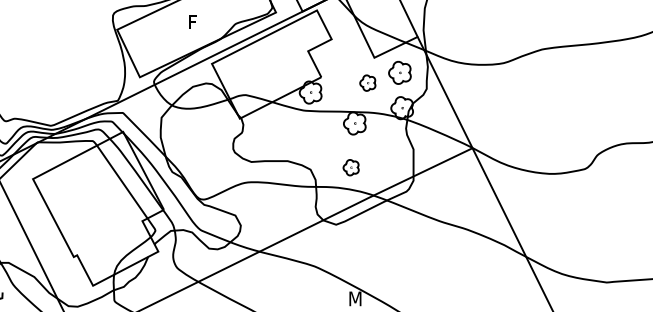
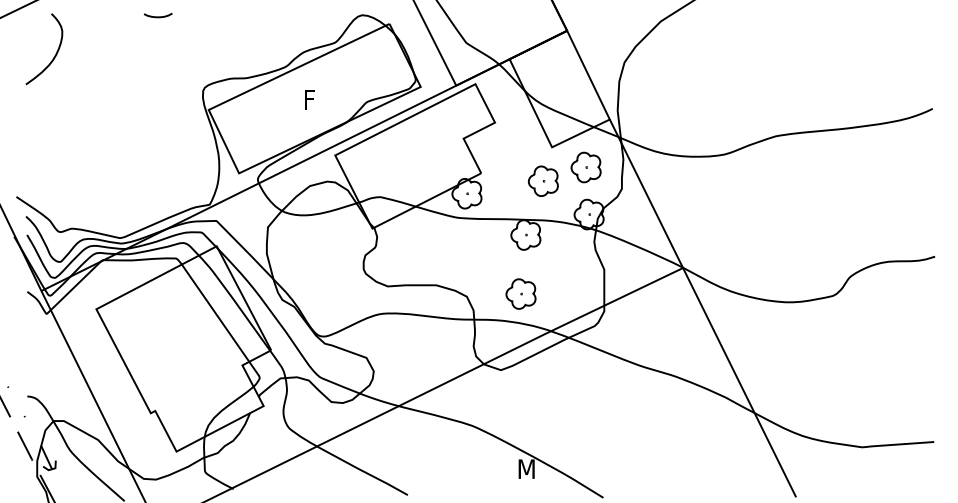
part: (367, 82) -> (542, 180), size x1.43
part: (350, 167) -> (520, 293), size x1.43

